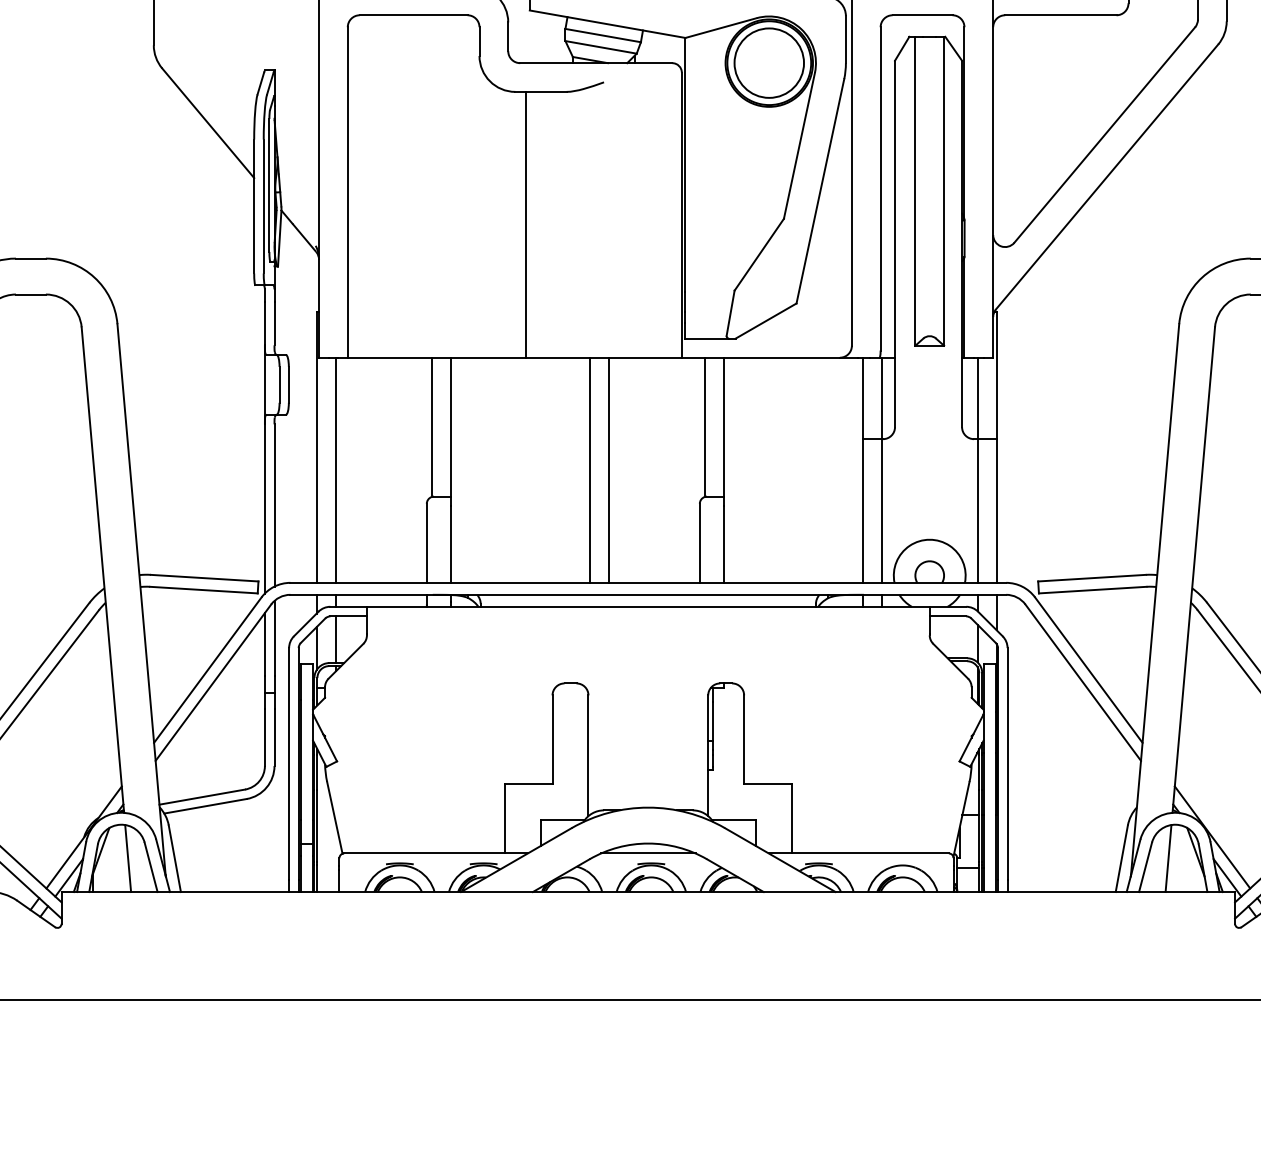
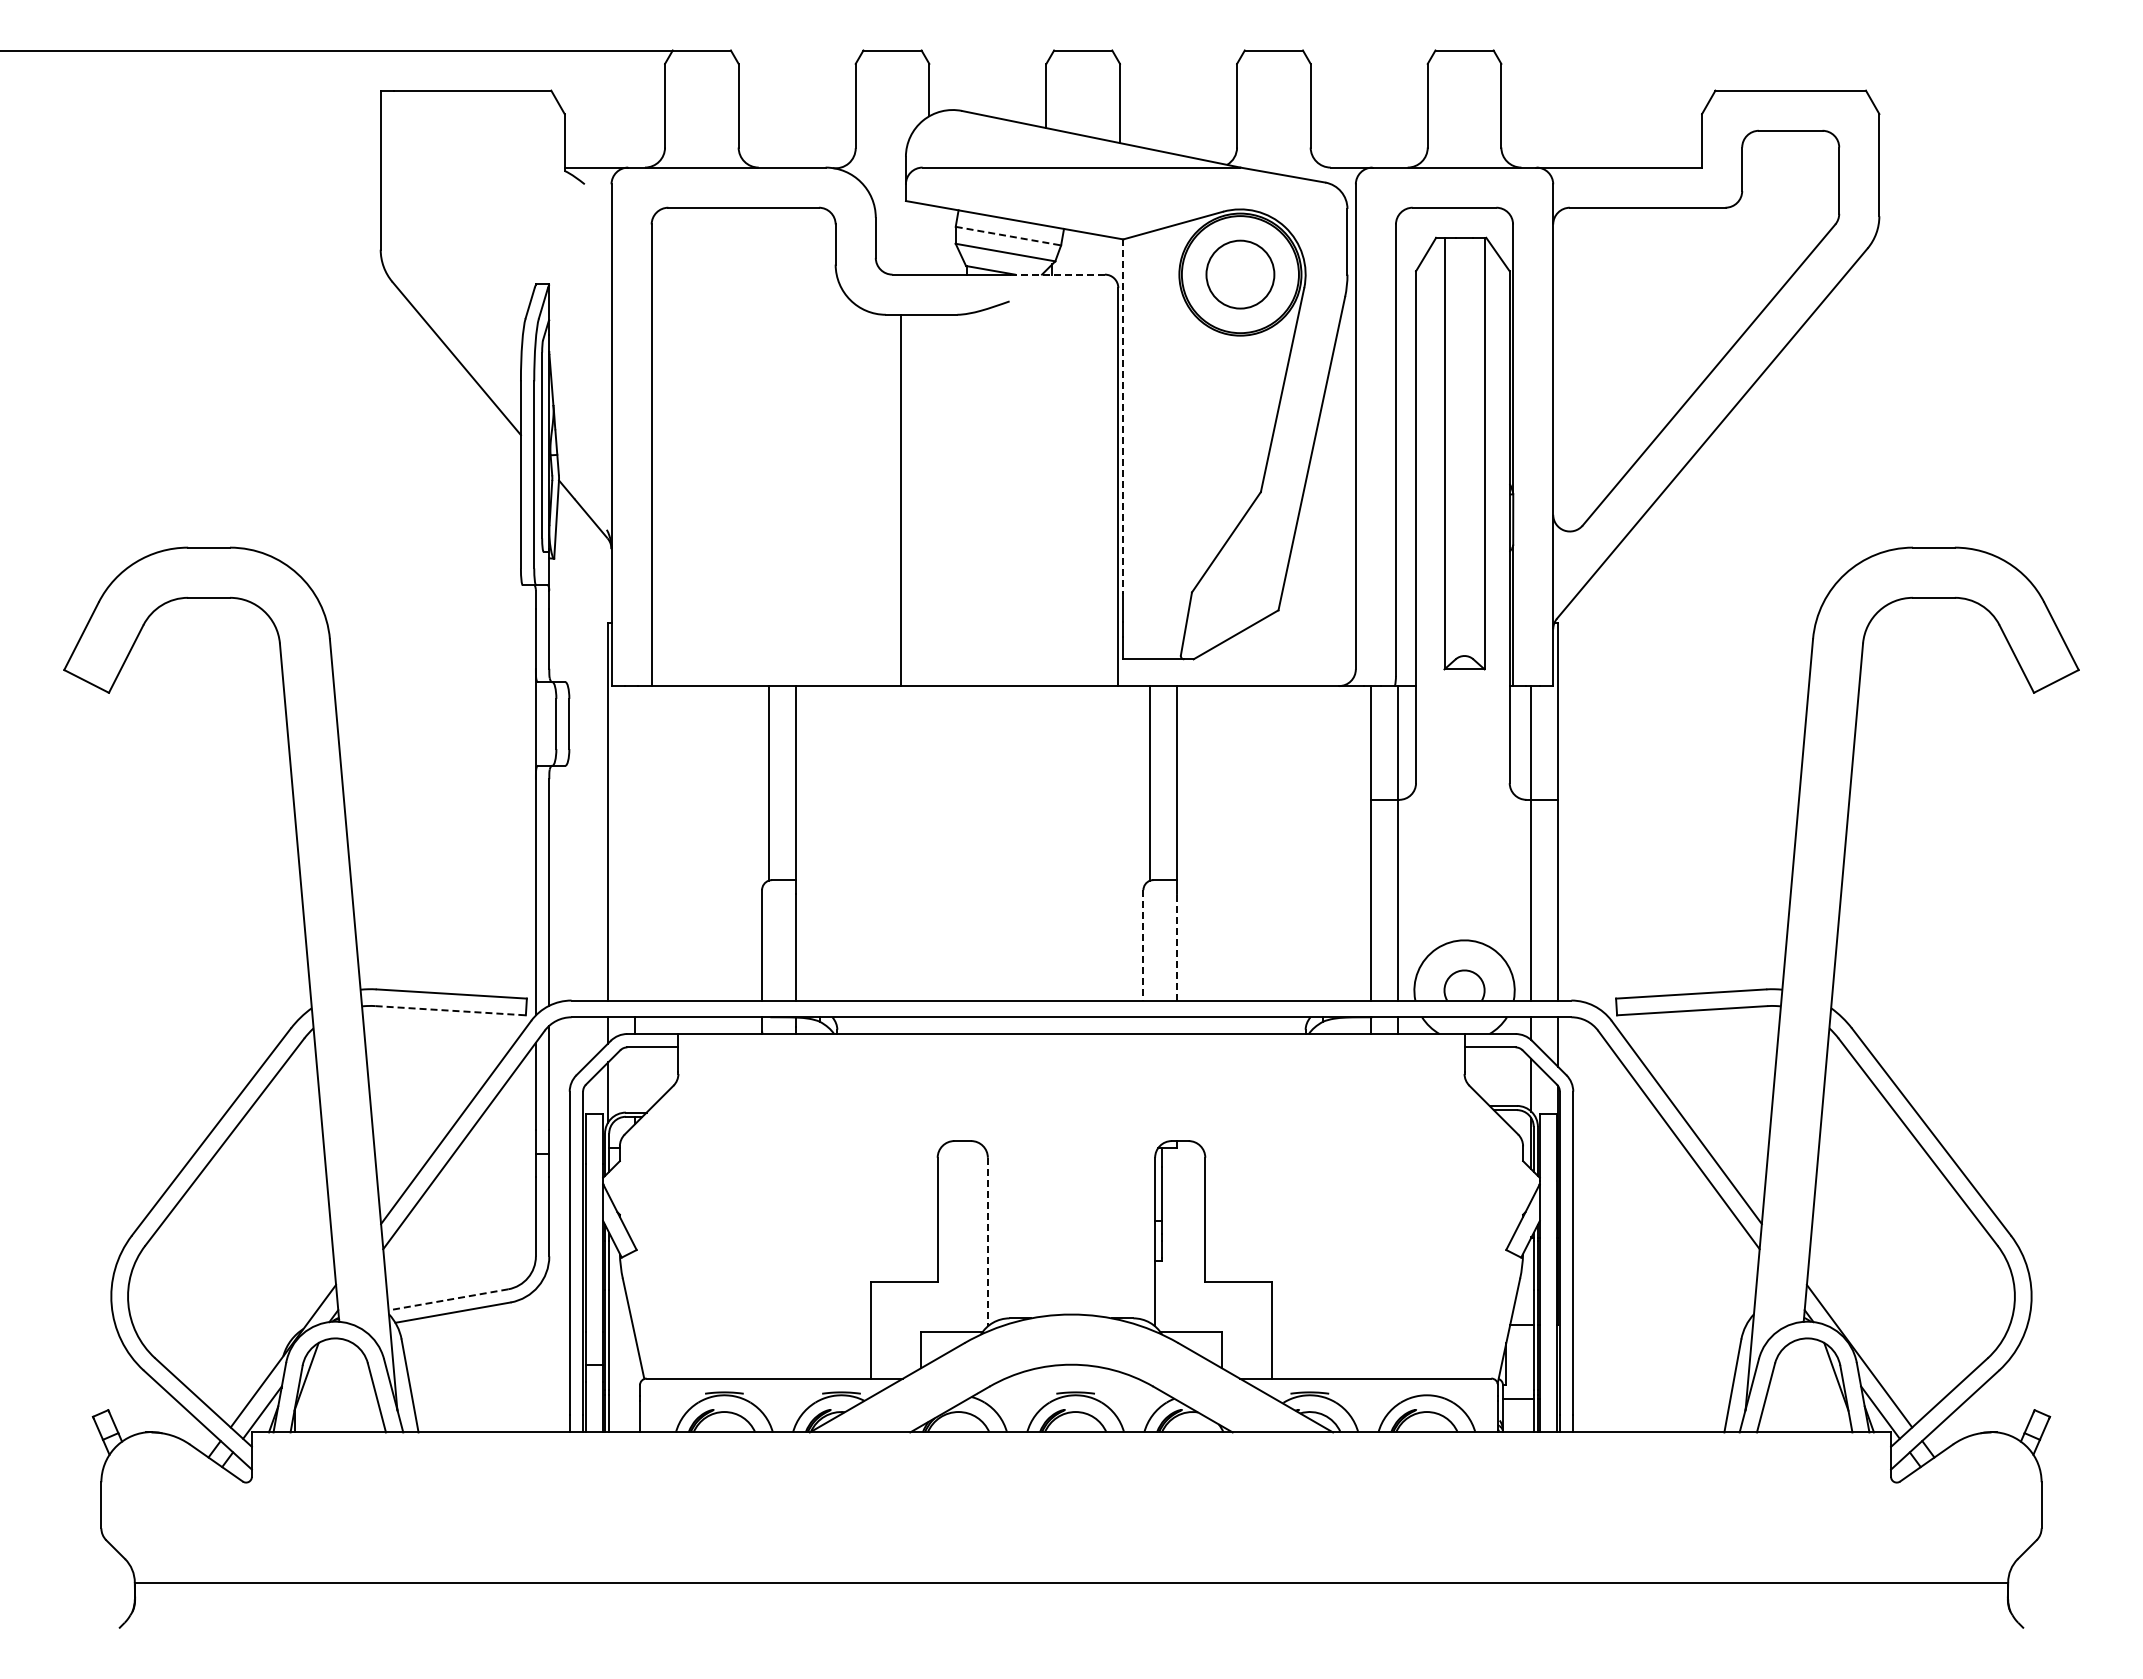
line: (603, 35) -> (1008, 236), solid -> dashed
line: (638, 63) -> (1057, 274), solid -> dashed
circle: (768, 63) -> (1239, 274), size x0.7
line: (685, 165) -> (1123, 417), solid -> dashed
line: (335, 470) -> (634, 843), removed
line: (589, 470) -> (989, 843), removed
line: (608, 470) -> (1016, 843), removed
line: (699, 543) -> (1143, 945), solid -> dashed
line: (723, 544) -> (1176, 947), solid -> dashed
line: (204, 589) -> (451, 1010), solid -> dashed
line: (335, 639) -> (634, 1079), removed
line: (588, 756) -> (987, 1242), solid -> dashed
line: (202, 796) -> (448, 1299), solid -> dashed
line: (648, 853) -> (1071, 1378), removed
line: (127, 858) -> (344, 1385), removed
line: (1168, 858) -> (1798, 1385), removed

